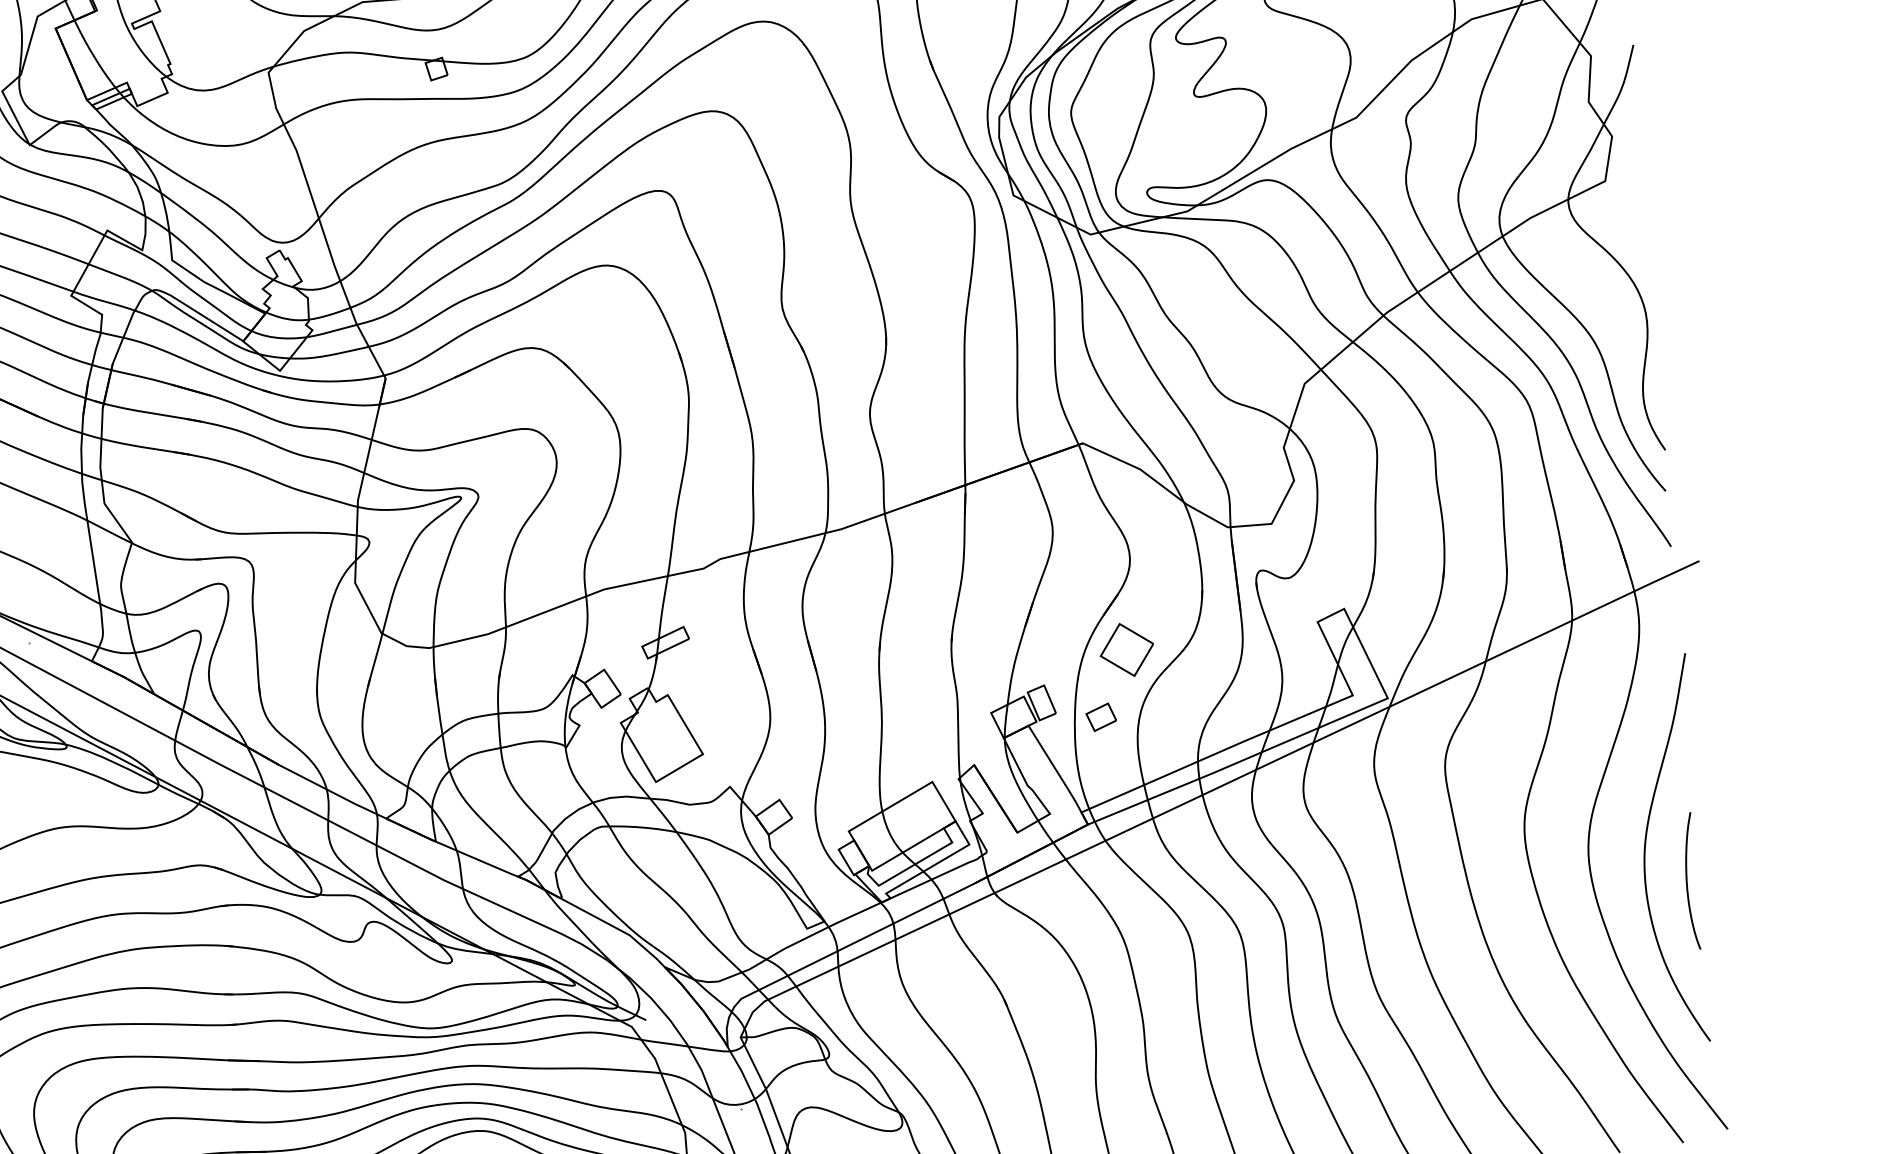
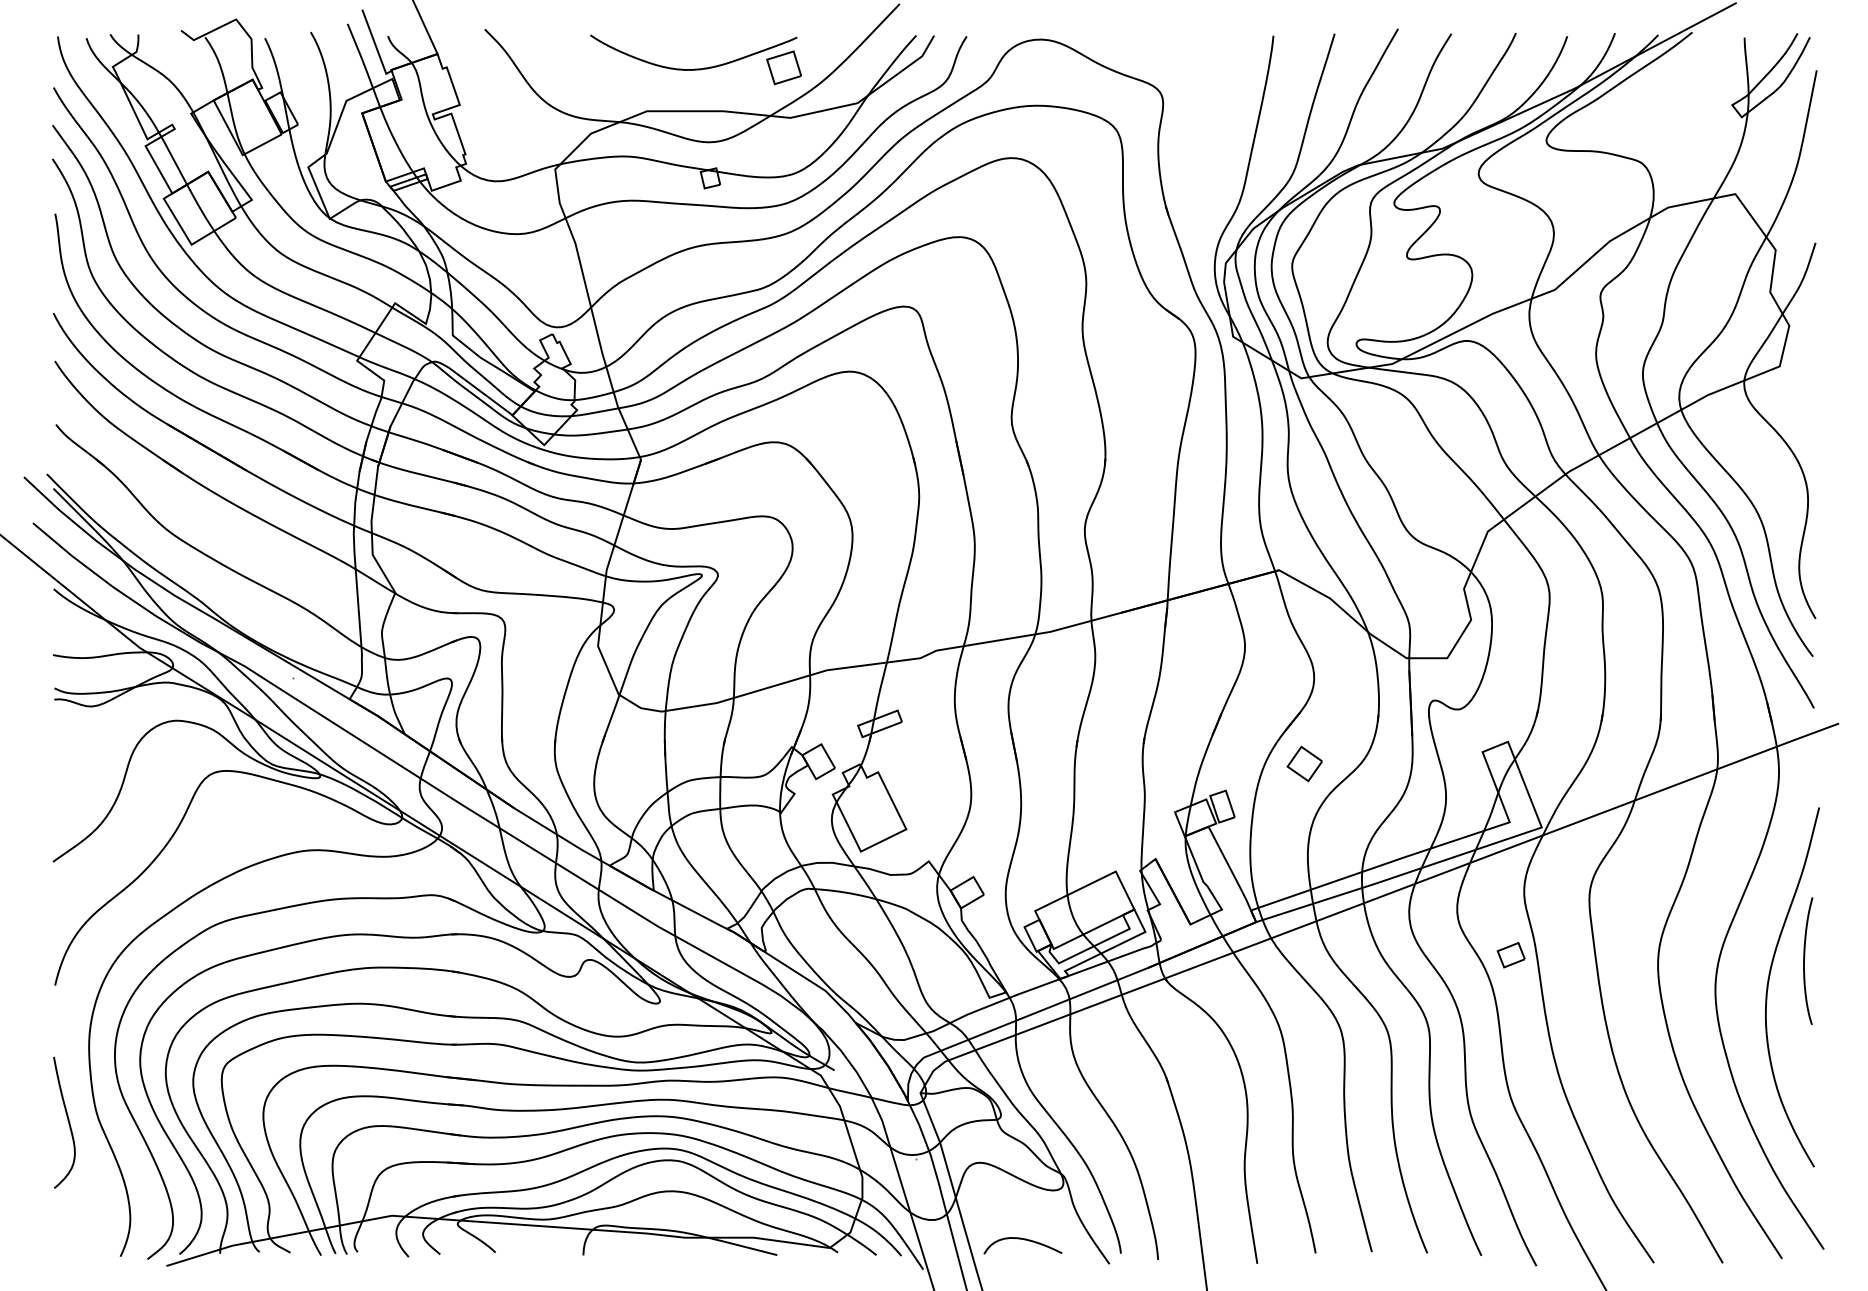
part: (1126, 649) -> (1304, 763), size x0.7
part: (1100, 717) -> (1510, 955), moved
curve: (1687, 880) -> (1804, 960), moved

